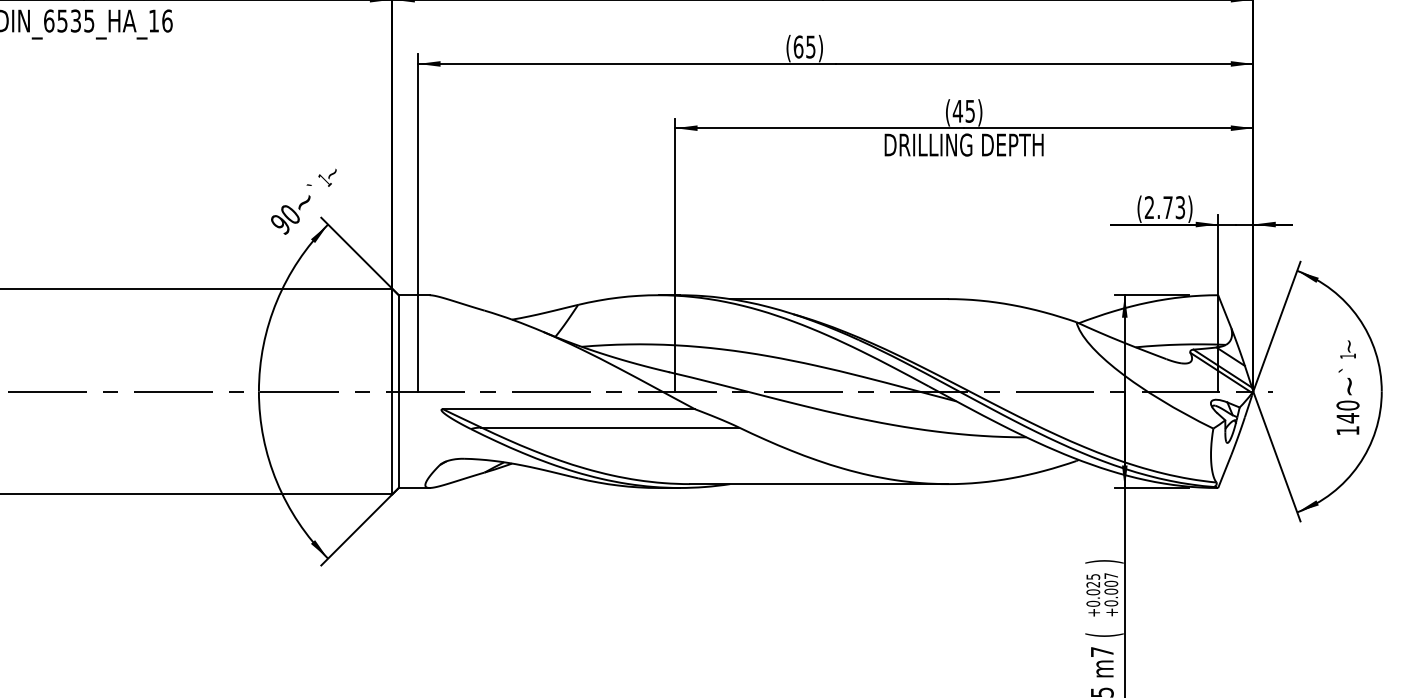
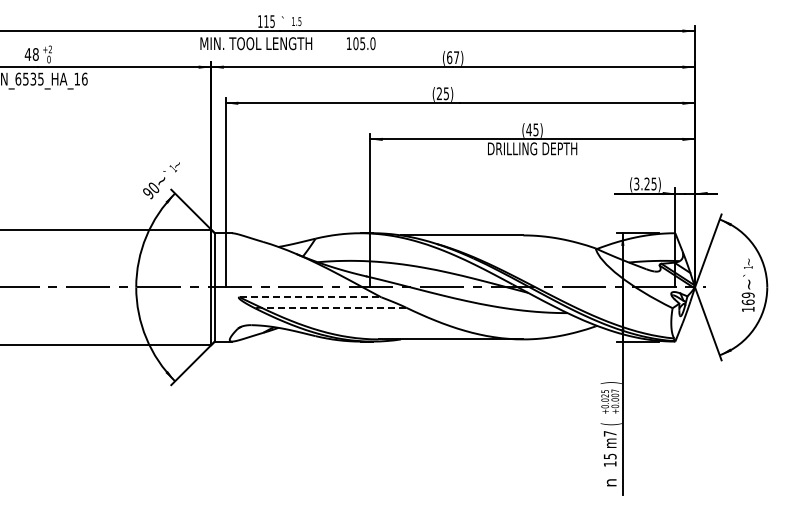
text: (798, 46) -> (439, 93), (65) -> (25)
text: (1165, 206) -> (645, 183), (2.73) -> (3.25)
line: (569, 409) -> (310, 297), solid -> dashed
text: (1346, 411) -> (747, 298), 140 -> 169
line: (609, 427) -> (333, 307), solid -> dashed

